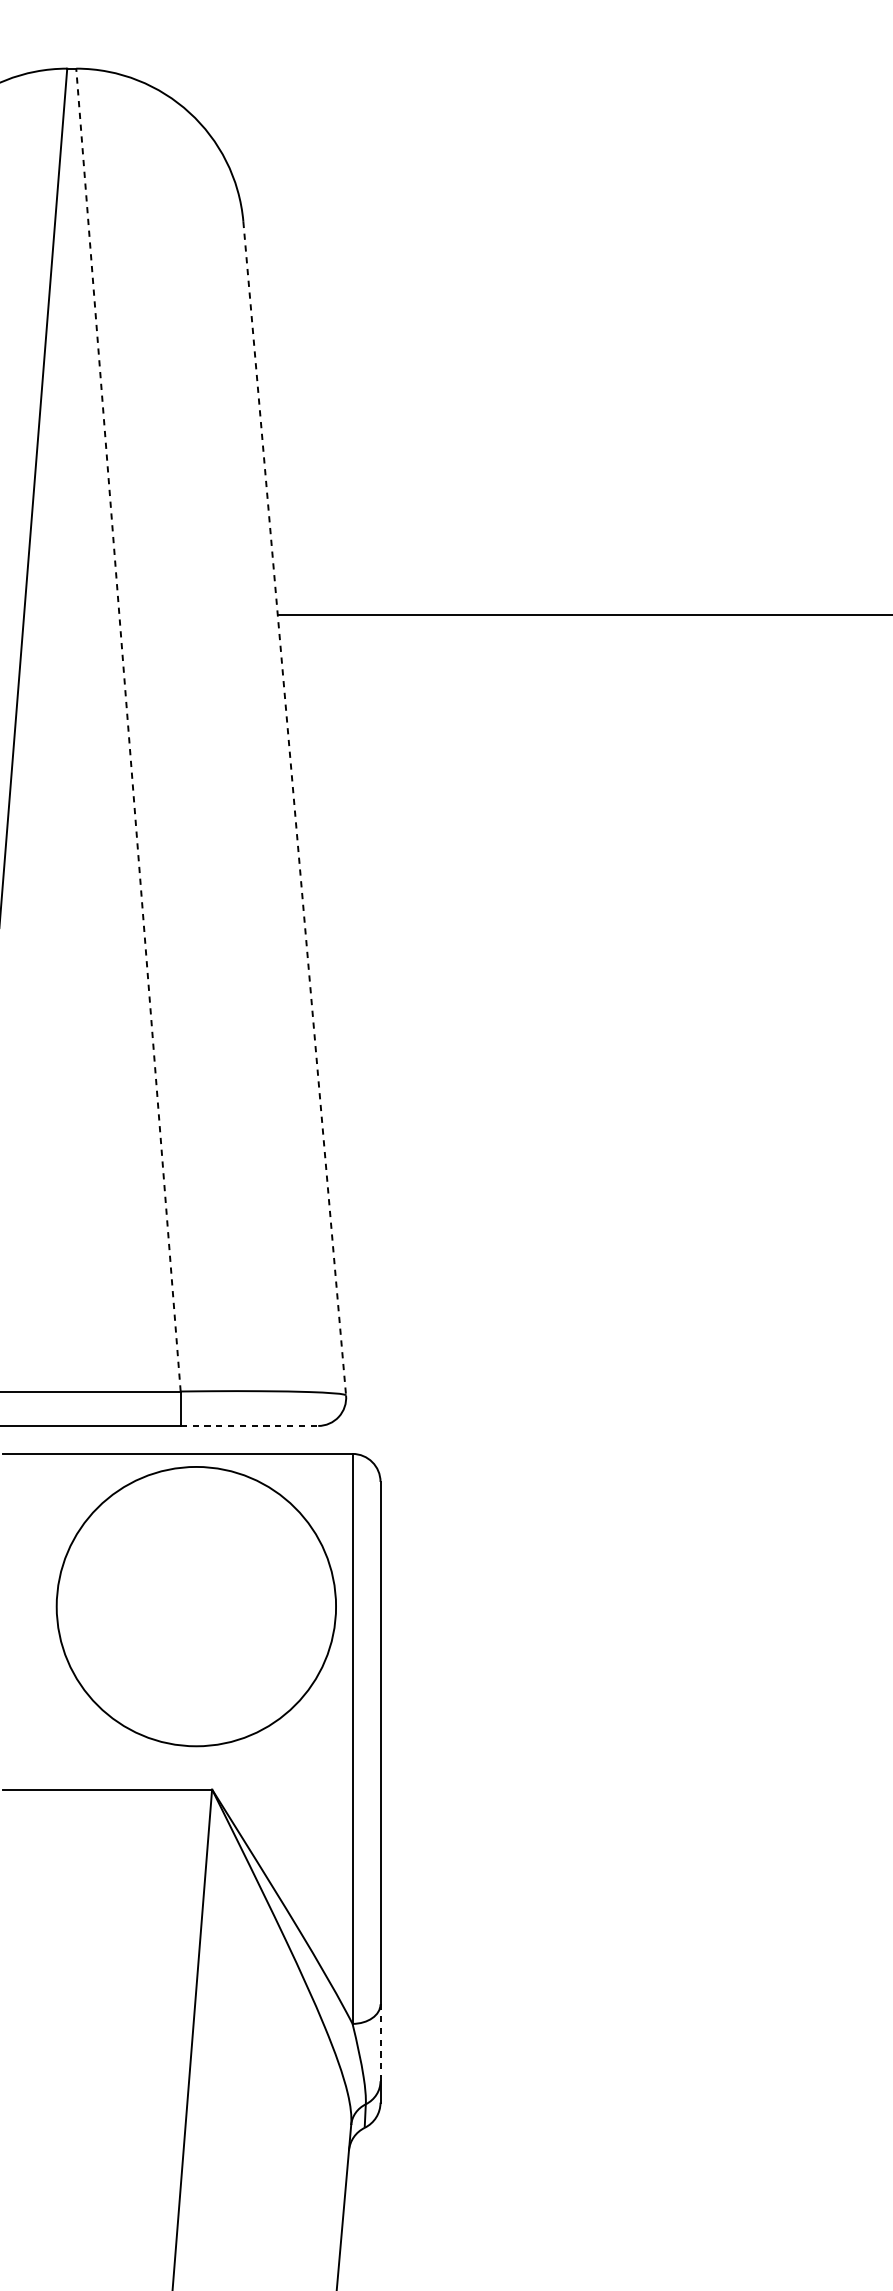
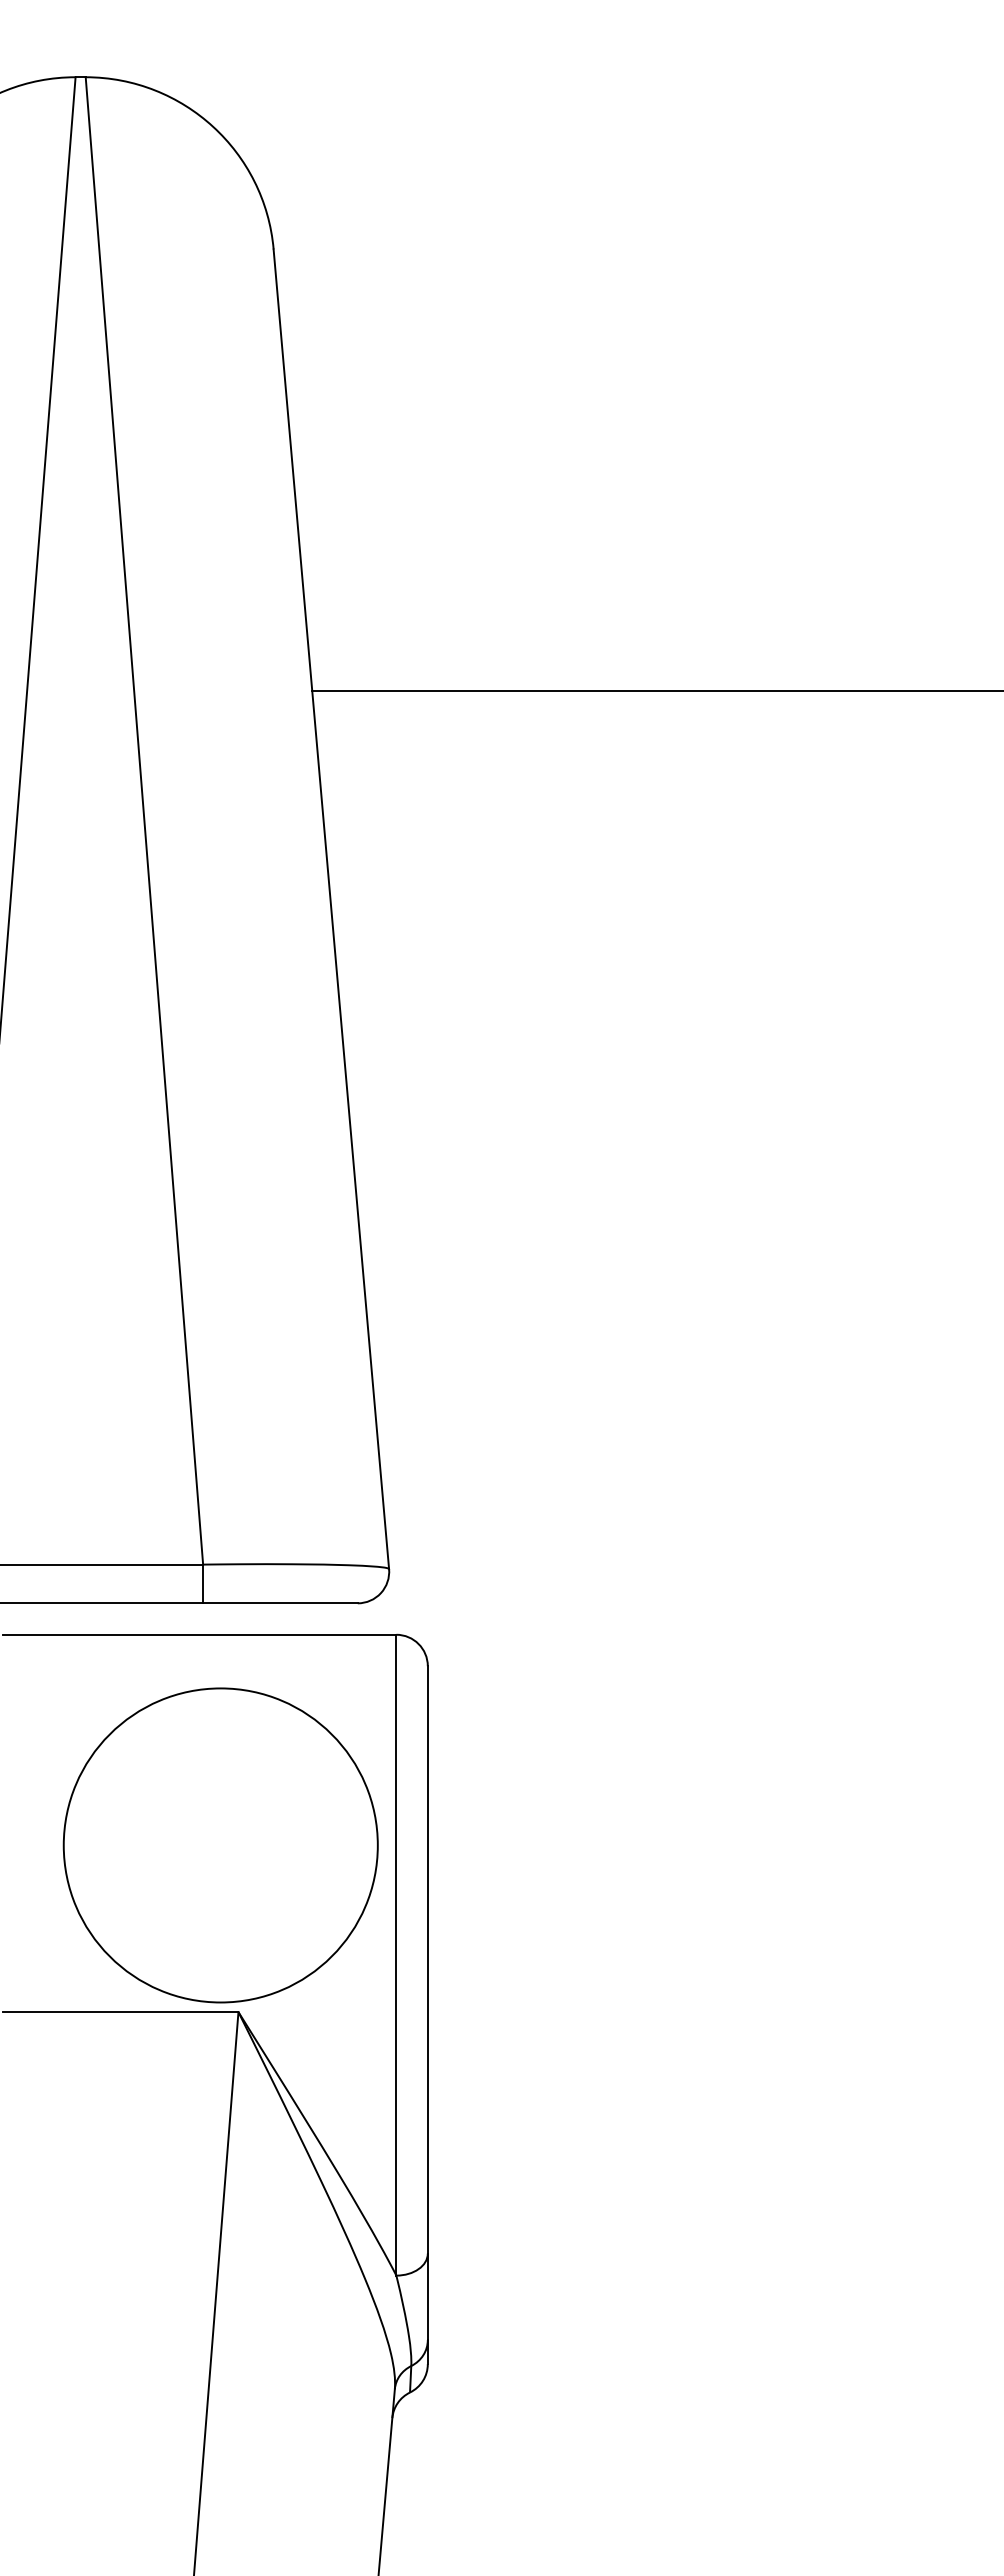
line: (128, 729) -> (144, 820), dashed -> solid
line: (294, 808) -> (331, 909), dashed -> solid
line: (249, 1426) -> (280, 1603), dashed -> solid
circle: (196, 1606) -> (220, 1845), moved
line: (380, 2042) -> (427, 2296), dashed -> solid

